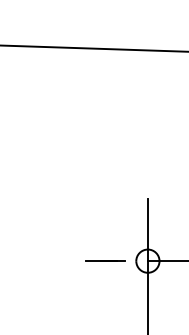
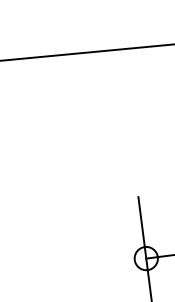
line: (105, 260) -> (104, 263), removed

